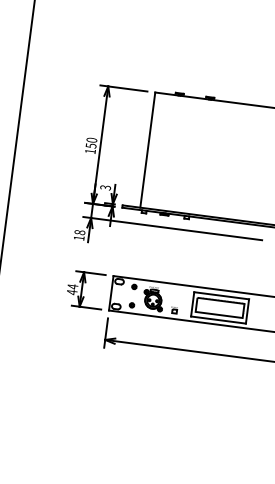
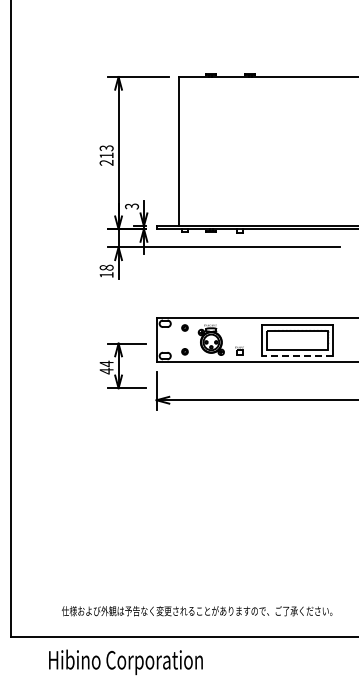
text: (91, 145) -> (106, 155), 150 -> 213
part: (84, 289) -> (122, 365), moved
line: (218, 320) -> (297, 356), solid -> dashed

